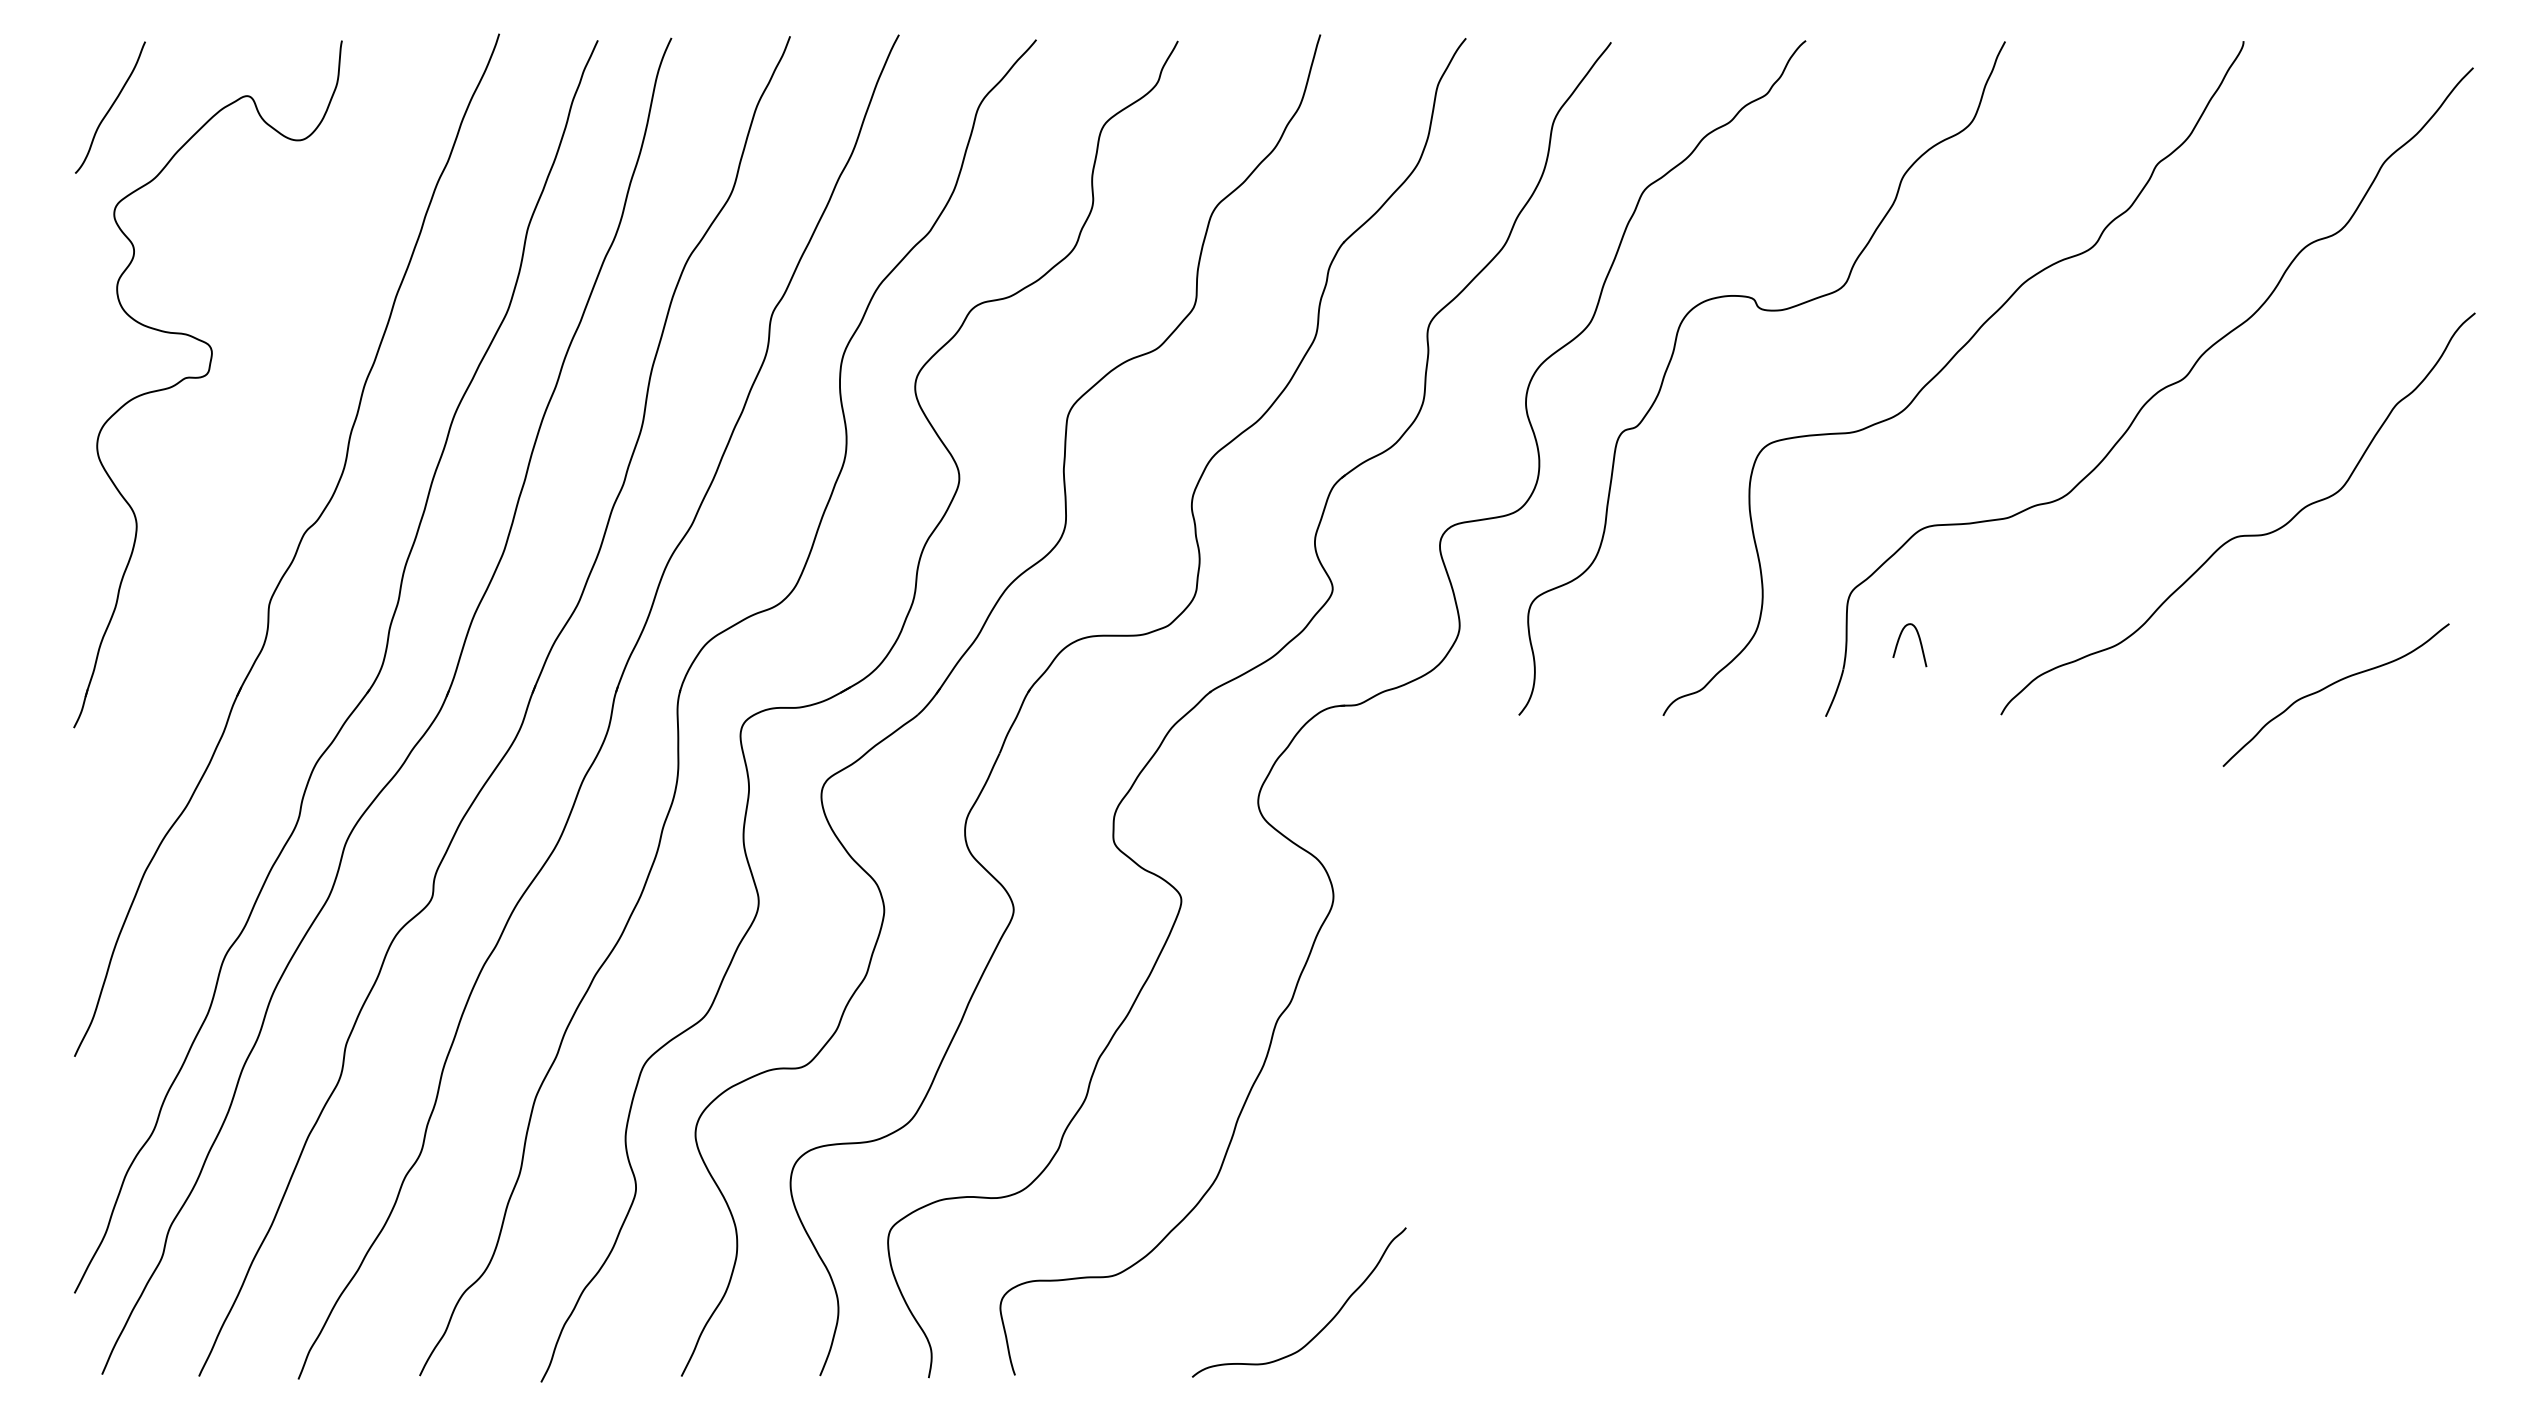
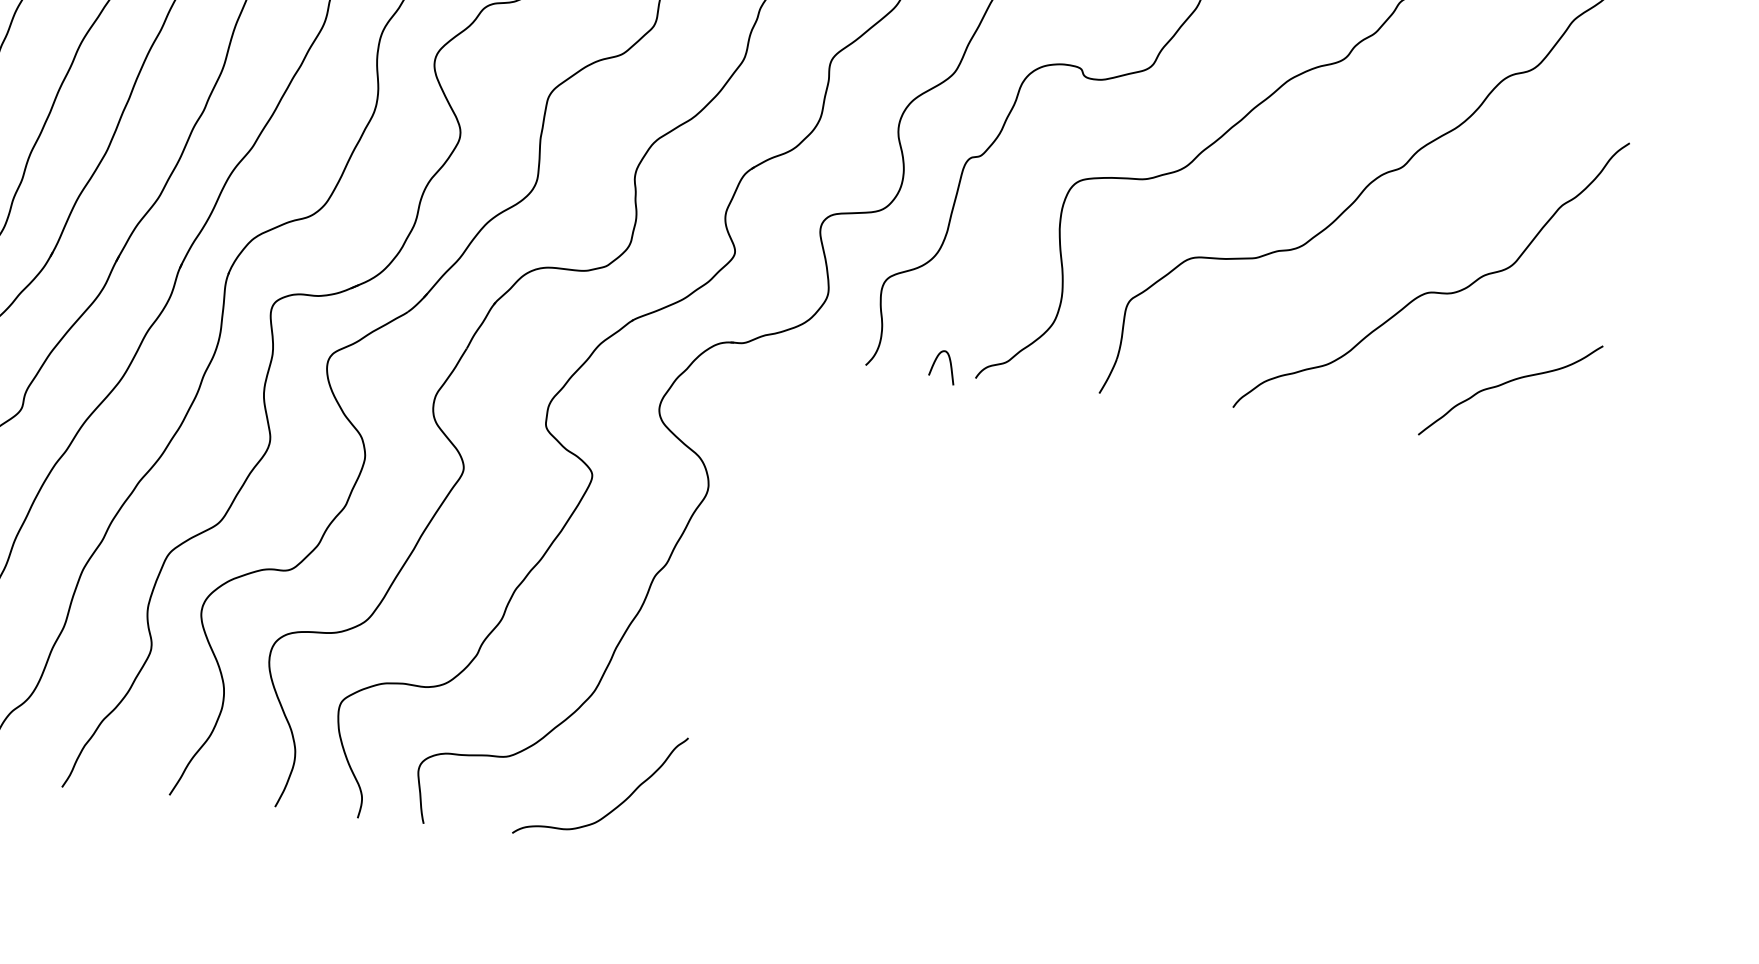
curve: (1919, 642) -> (950, 366), moved
curve: (2330, 686) -> (1507, 383), moved
curve: (1323, 1327) -> (616, 806), moved

